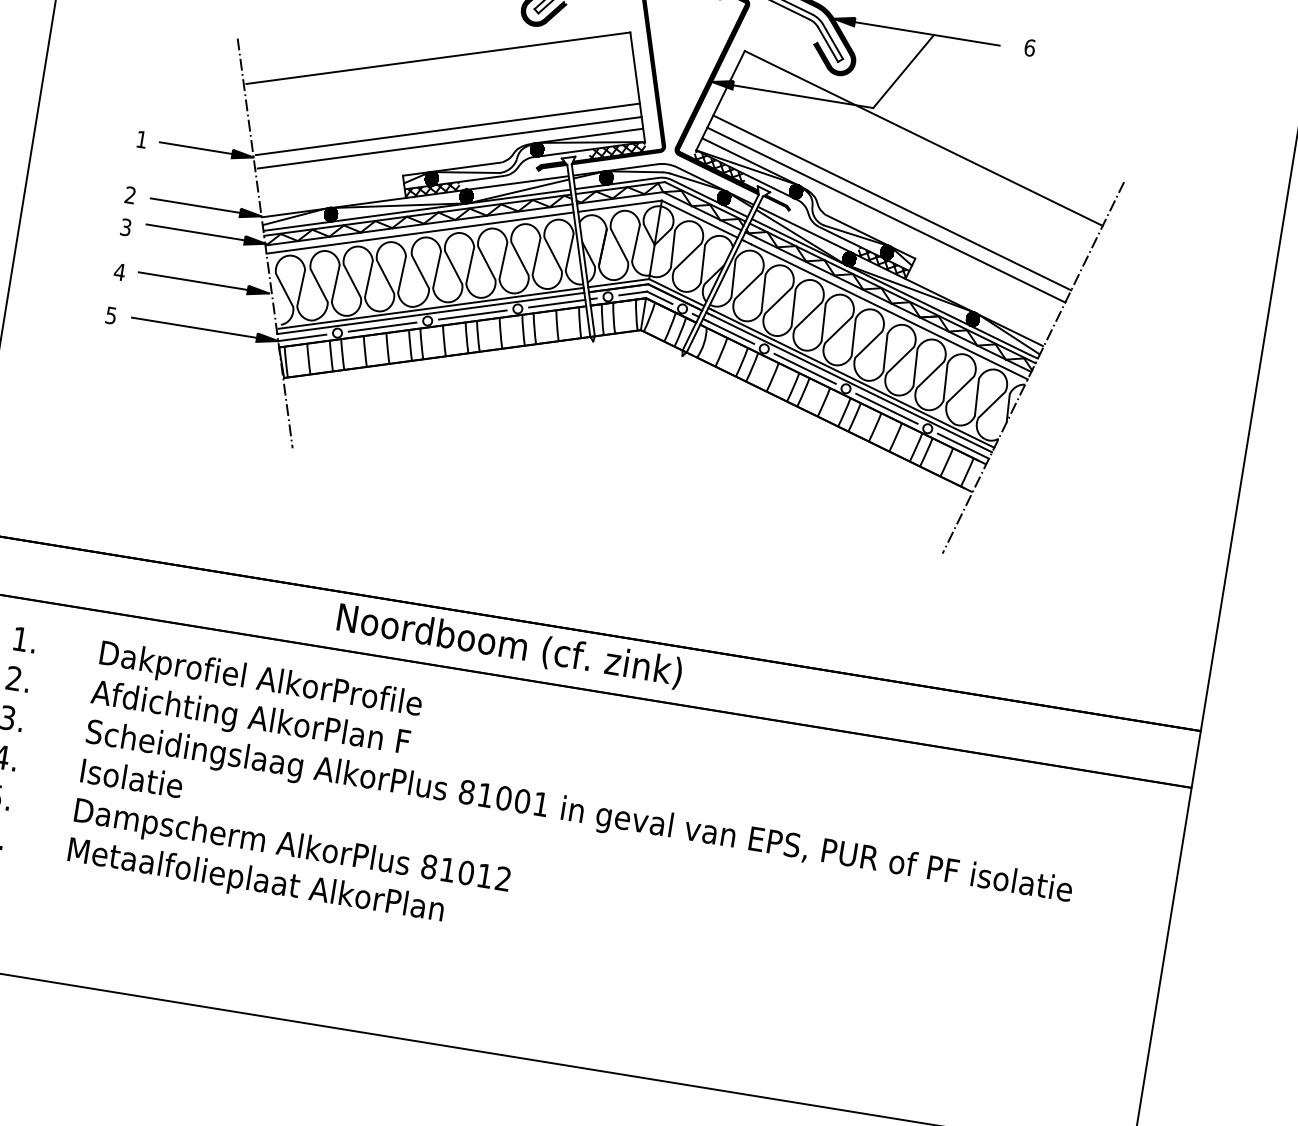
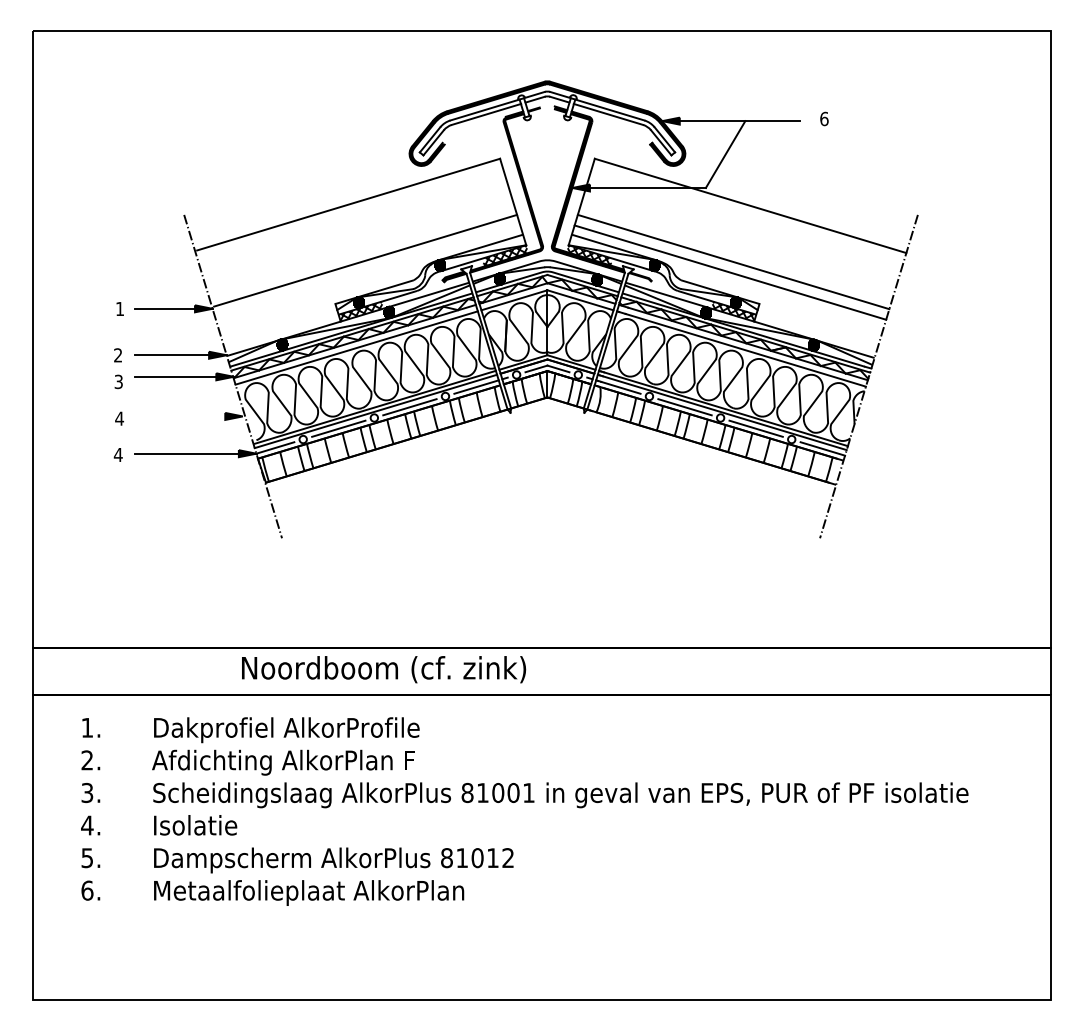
line: (449, 142) -> (368, 271), removed
line: (203, 282) -> (188, 416), removed
text: (110, 316) -> (117, 455), 5 -> 4
text: (510, 646) -> (384, 669), moved

